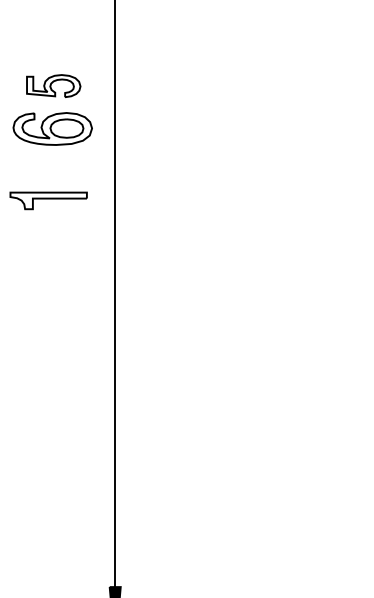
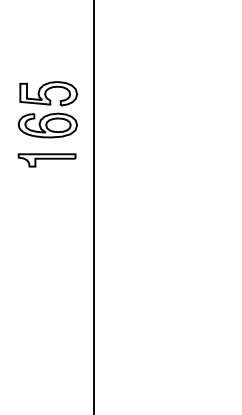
part: (53, 85) -> (48, 93), size x1.43
part: (48, 200) -> (46, 160), moved

